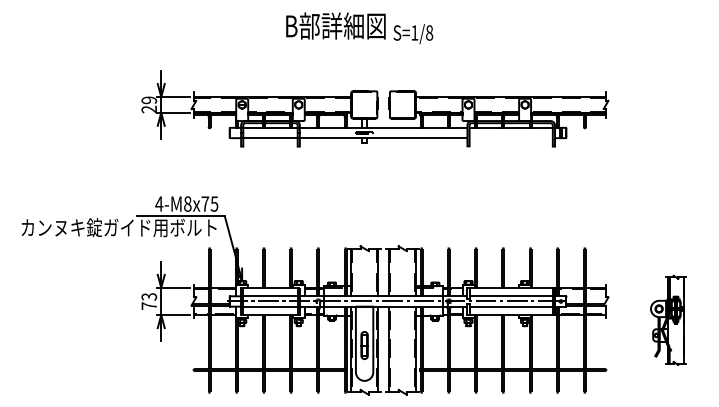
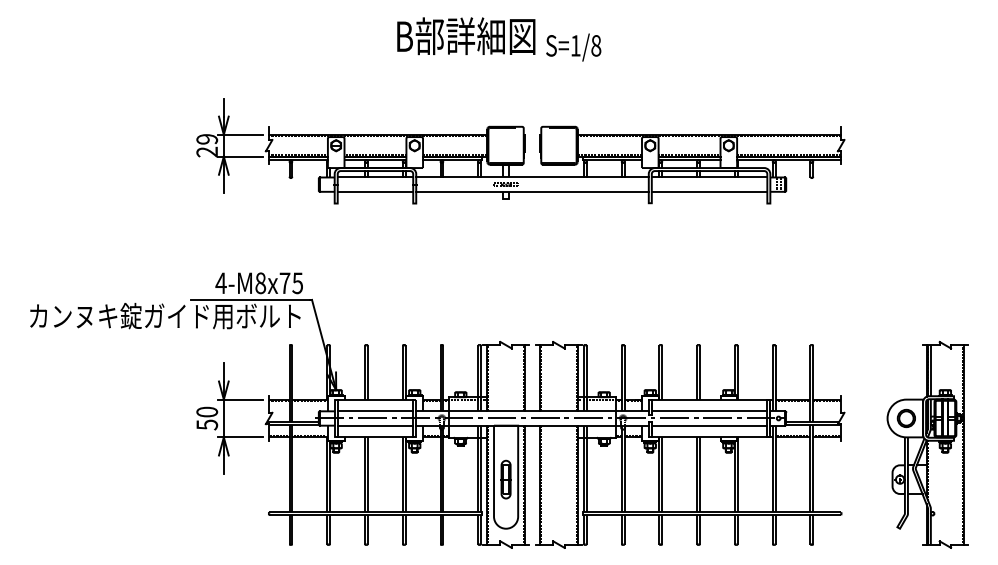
line: (511, 137) -> (709, 191), added
text: (149, 301) -> (207, 418), 73 -> 50
part: (668, 320) -> (927, 444), size x1.67

